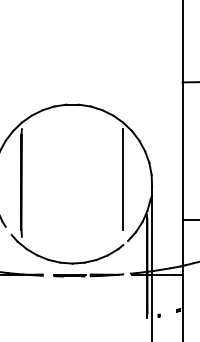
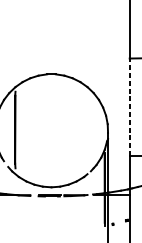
line: (182, 151) -> (129, 107), solid -> dashed
line: (123, 179) -> (87, 127), removed

